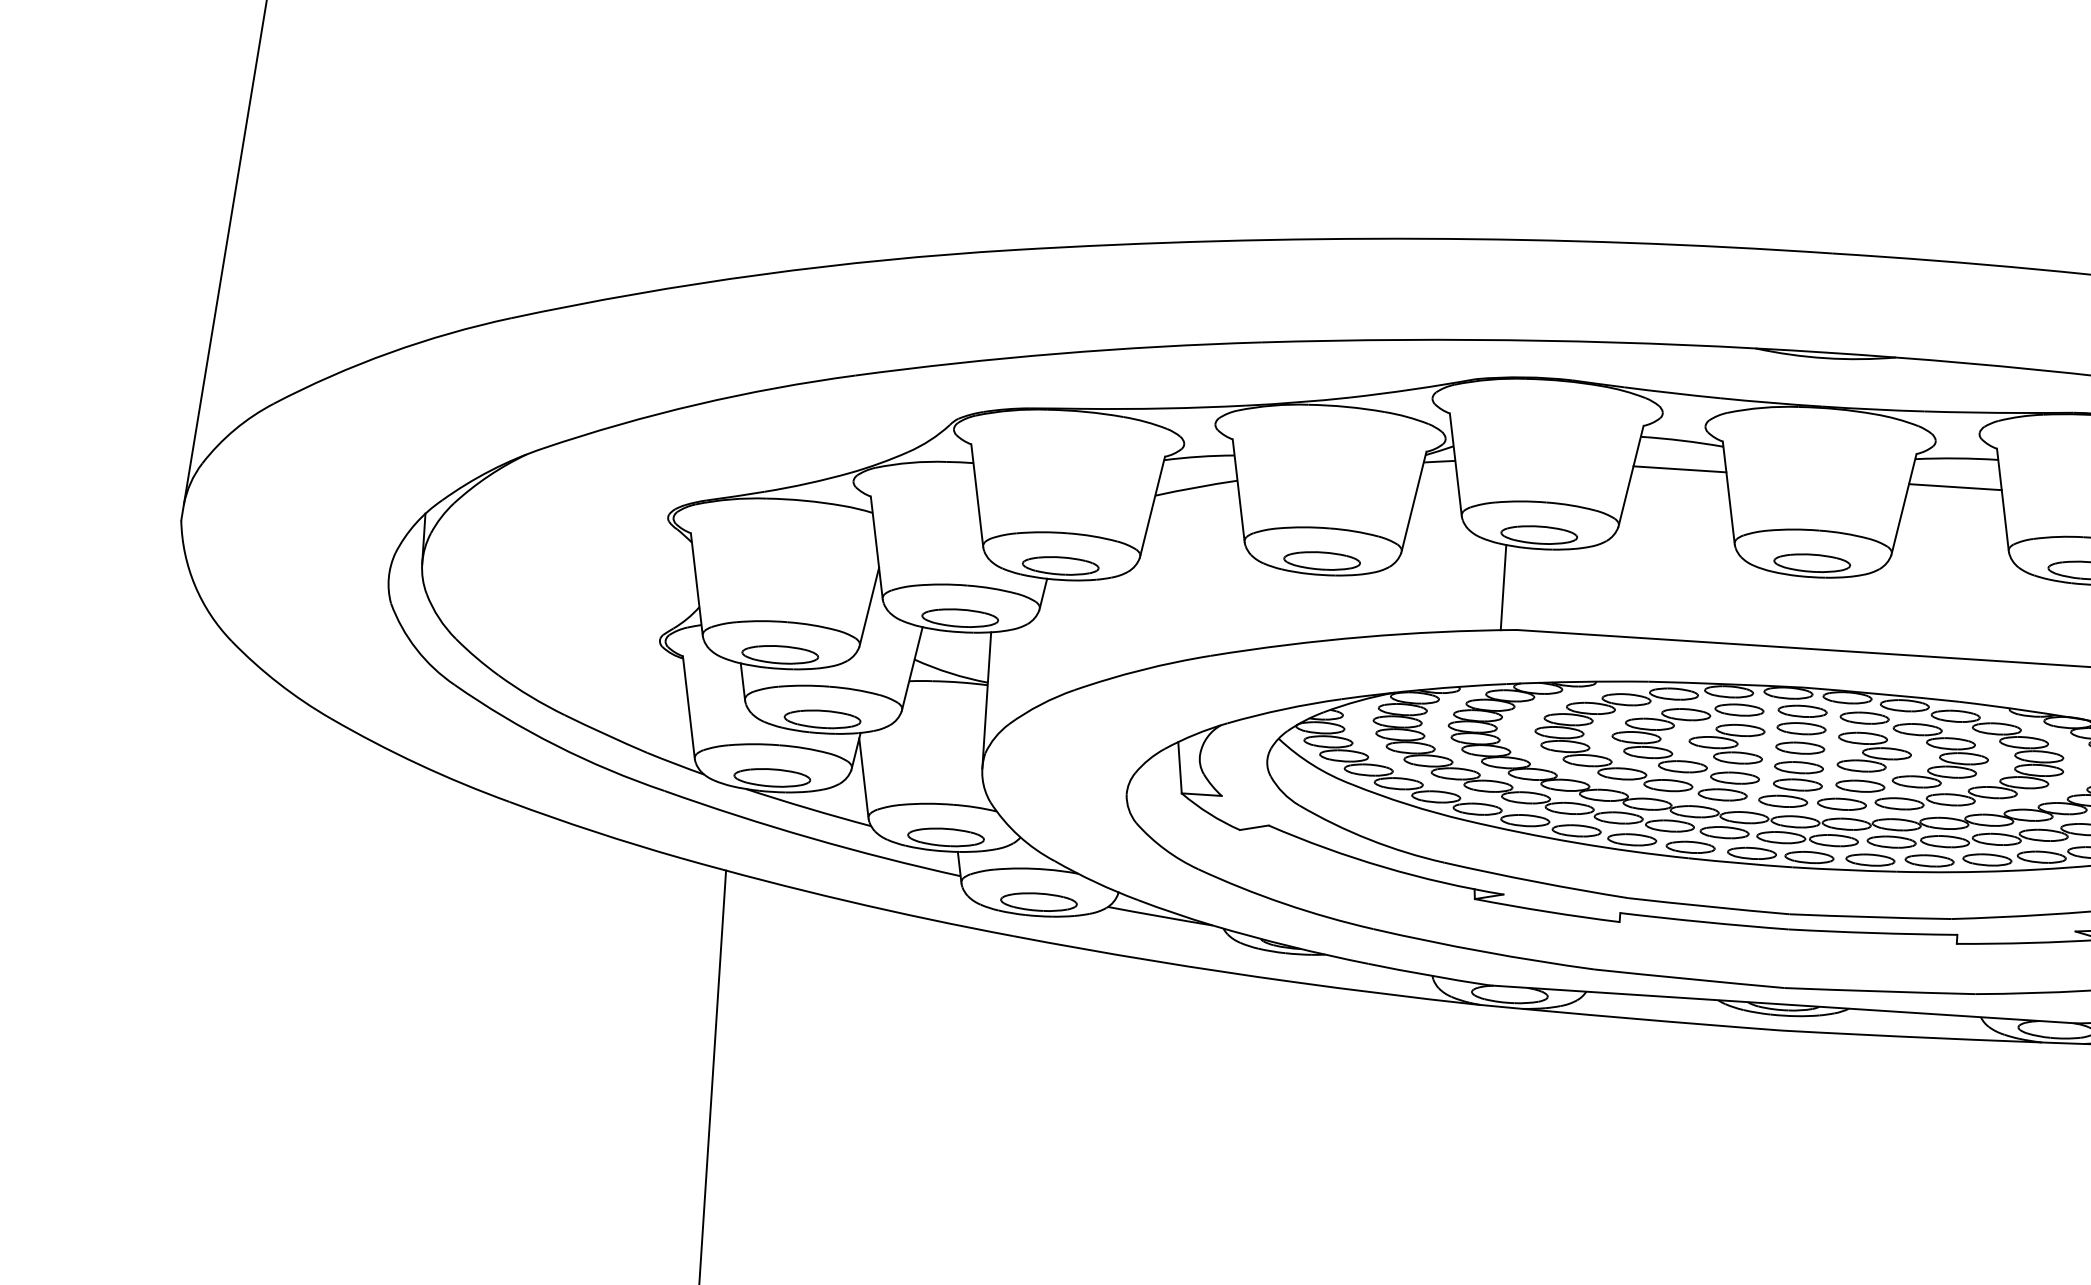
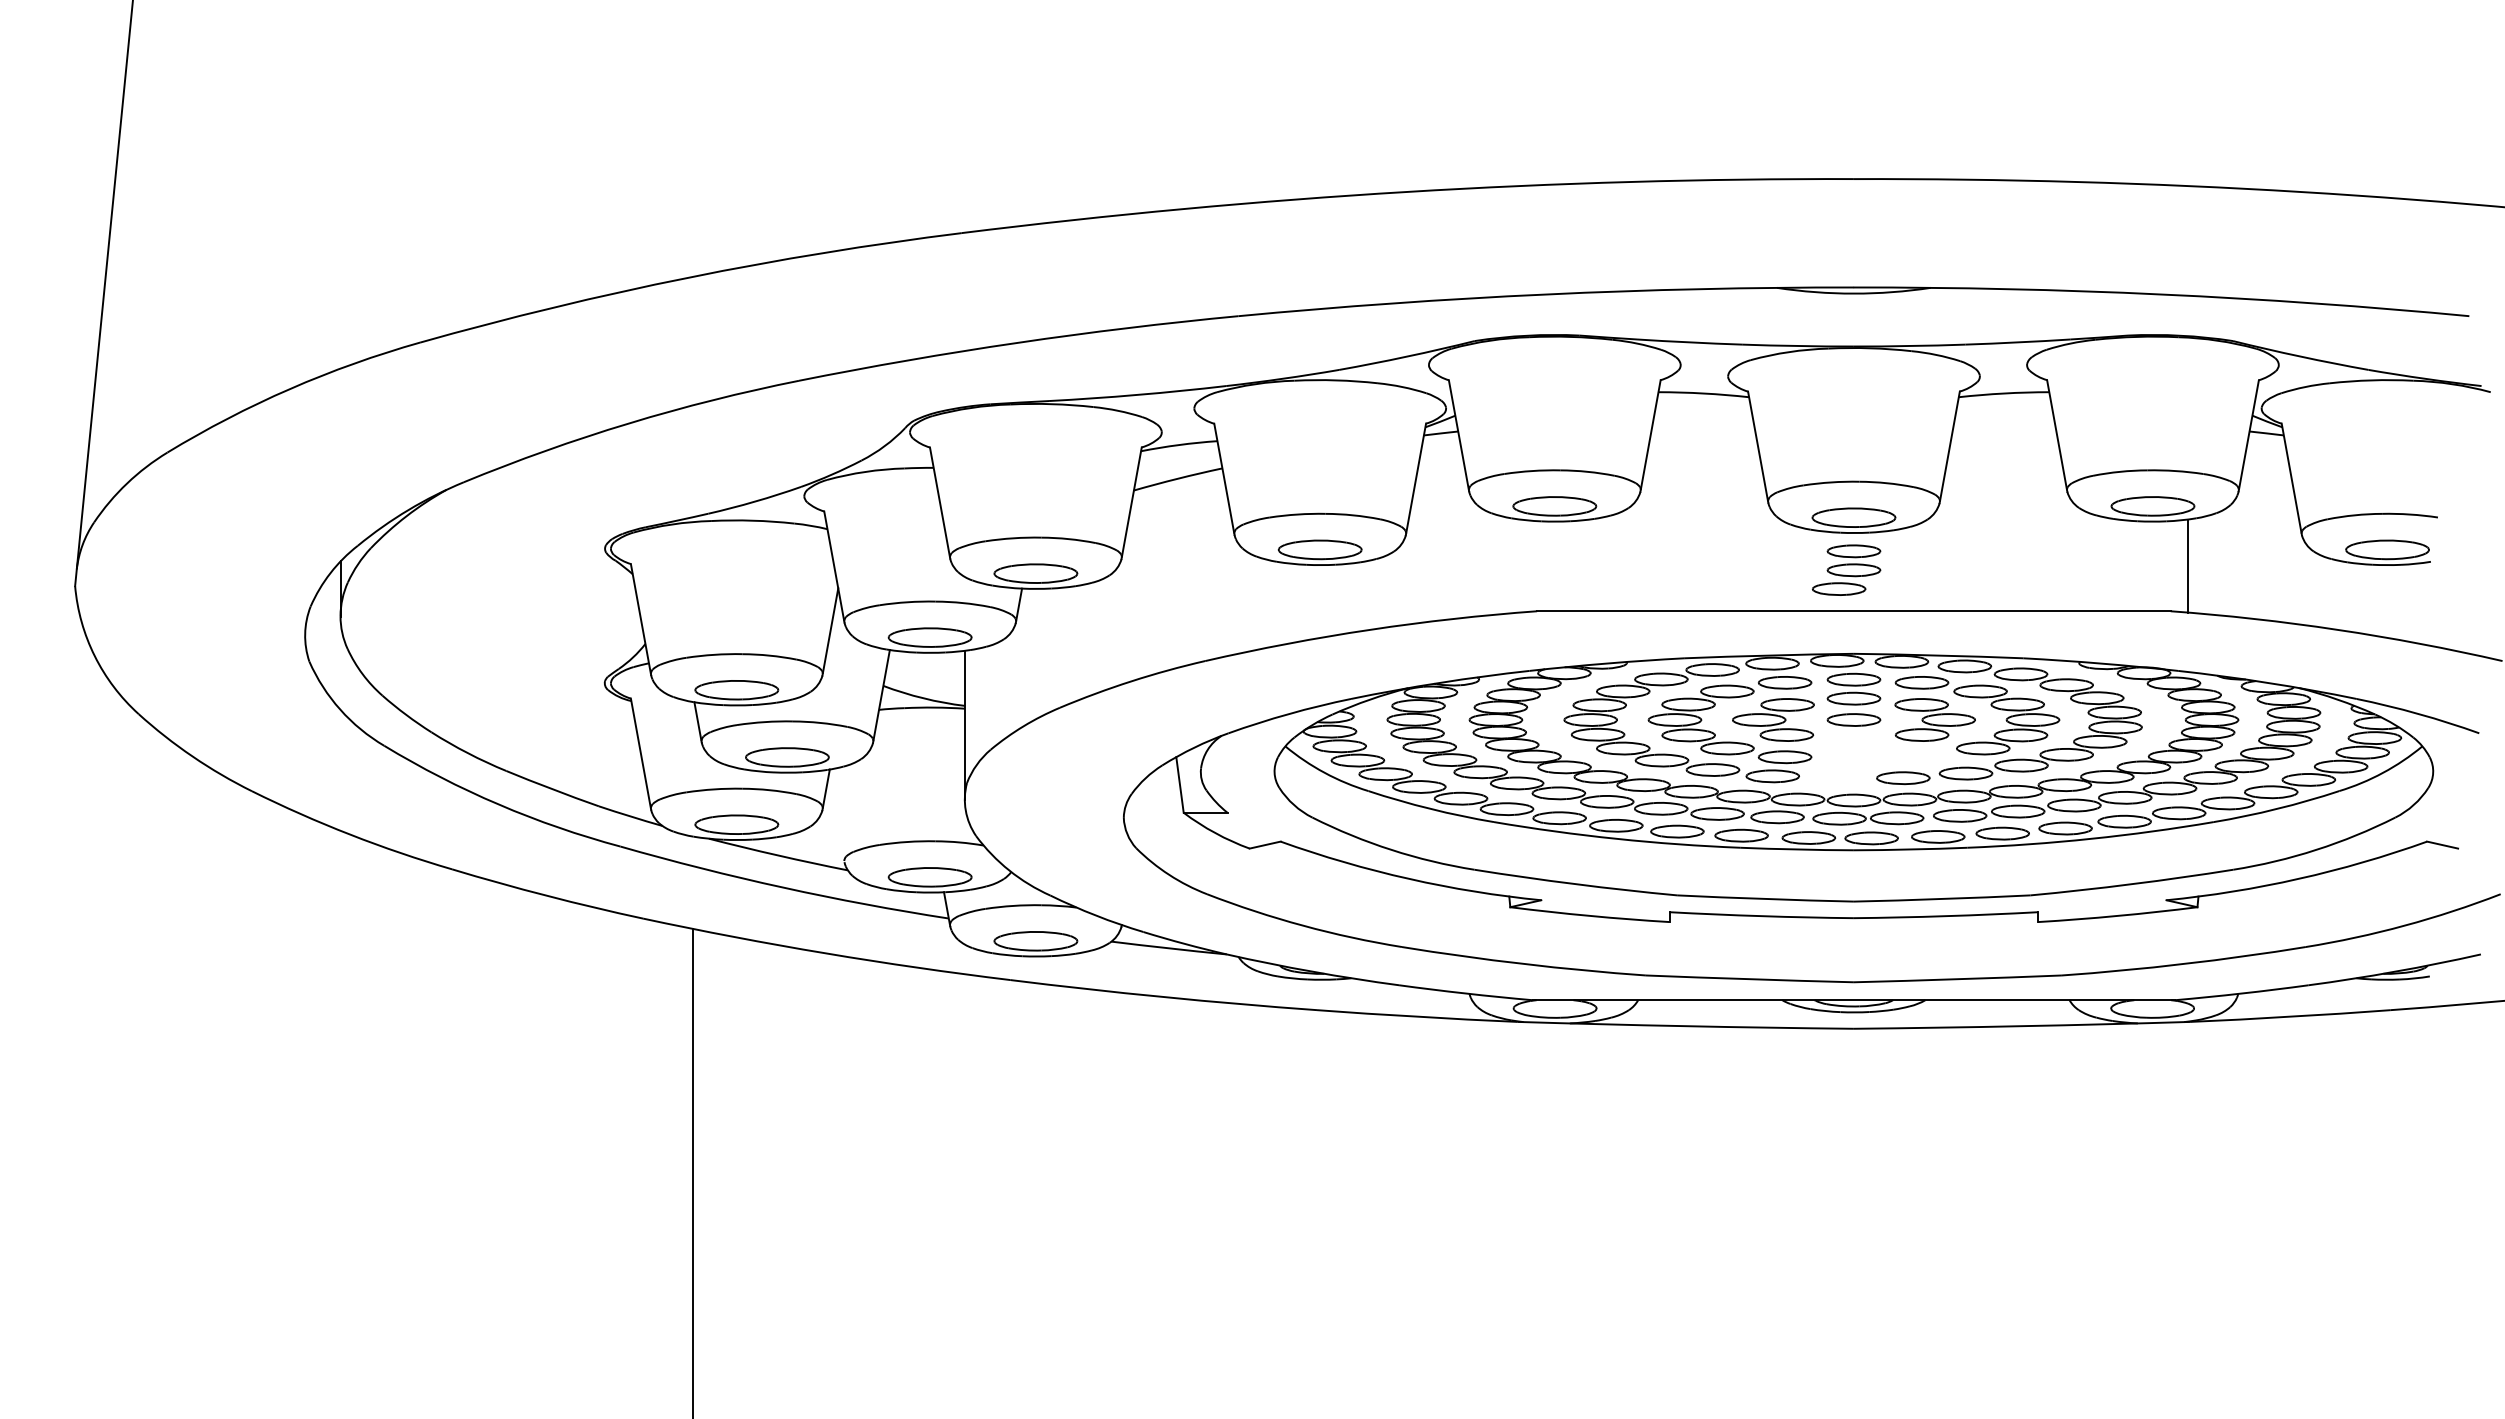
line: (1680, 469) -> (1703, 424), removed
line: (1955, 486) -> (2004, 424), removed
line: (1503, 587) -> (1519, 565), removed
line: (863, 778) -> (836, 818), removed
part: (1791, 783) -> (1846, 569), moved
part: (1859, 786) -> (1921, 757), removed

